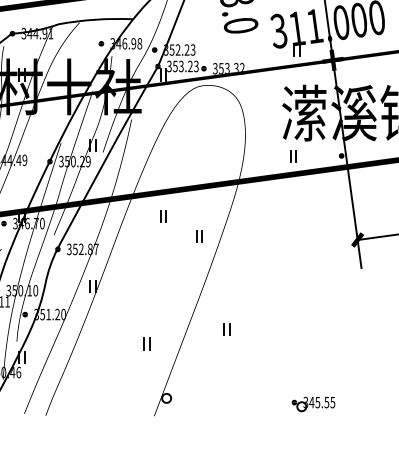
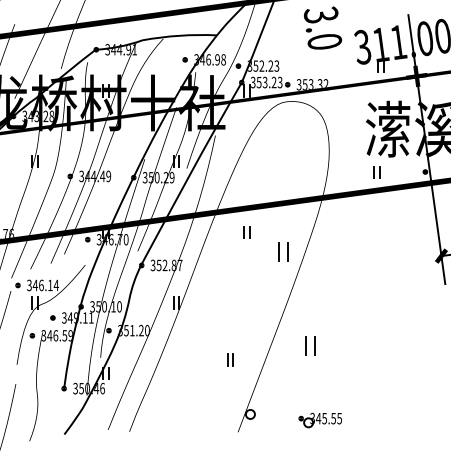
part: (198, 236) -> (282, 252), size x1.6
part: (226, 329) -> (310, 345), size x1.6
part: (312, 404) -> (319, 420), moved

